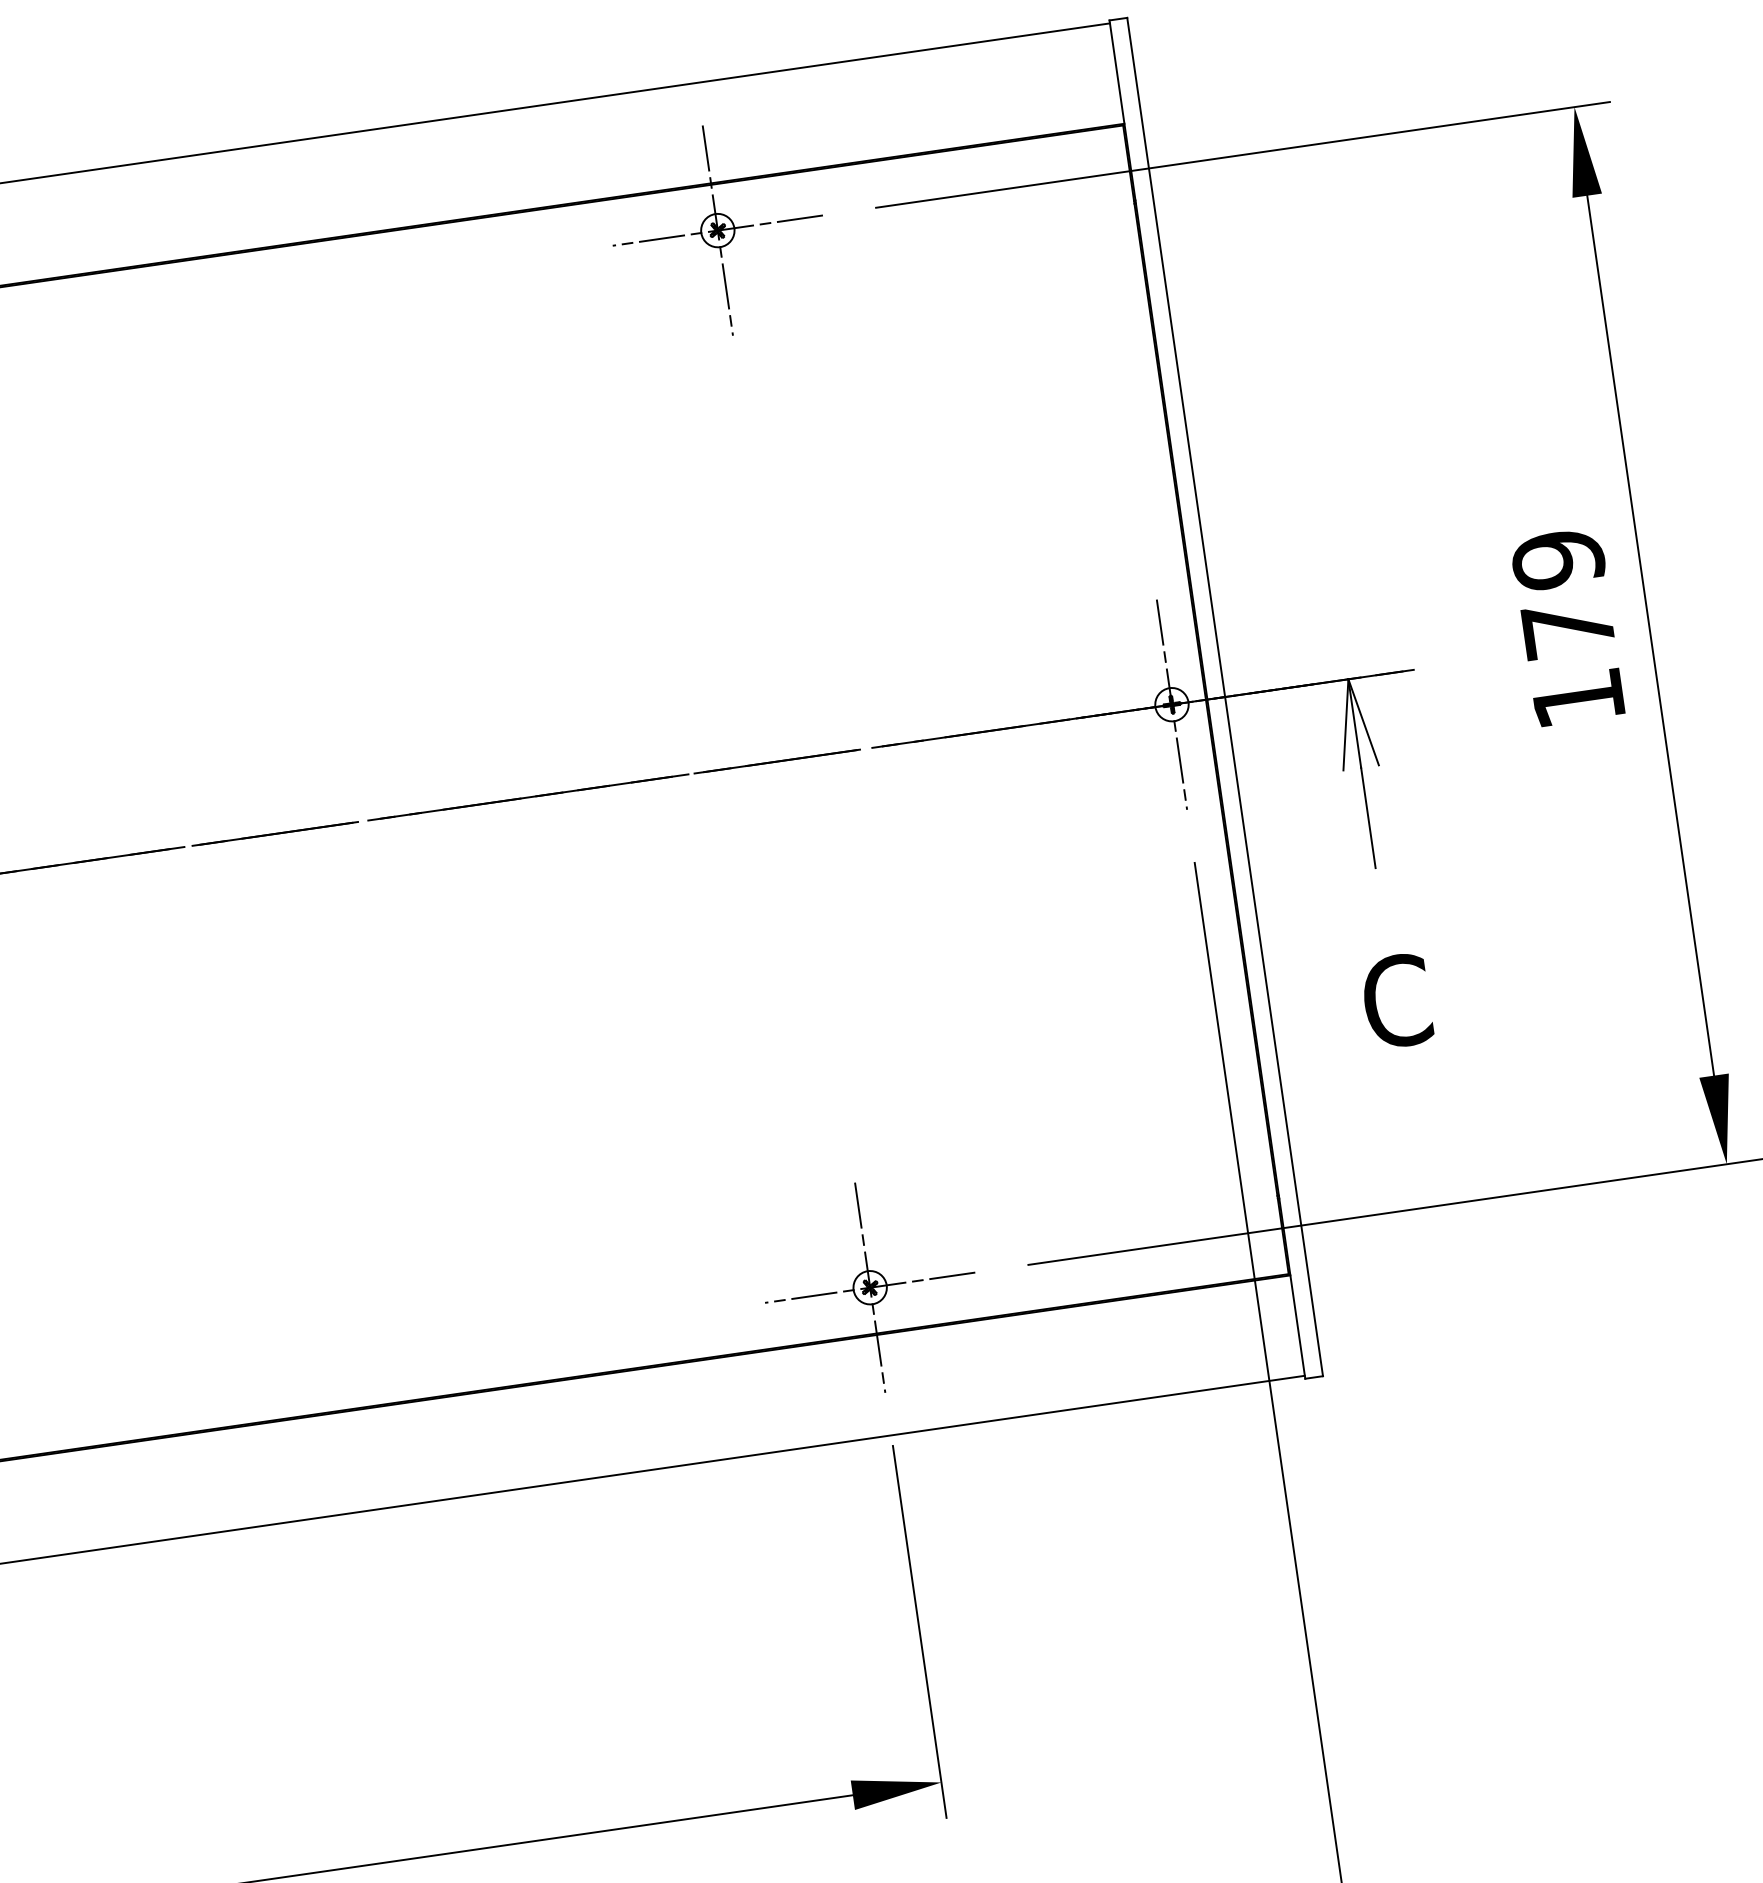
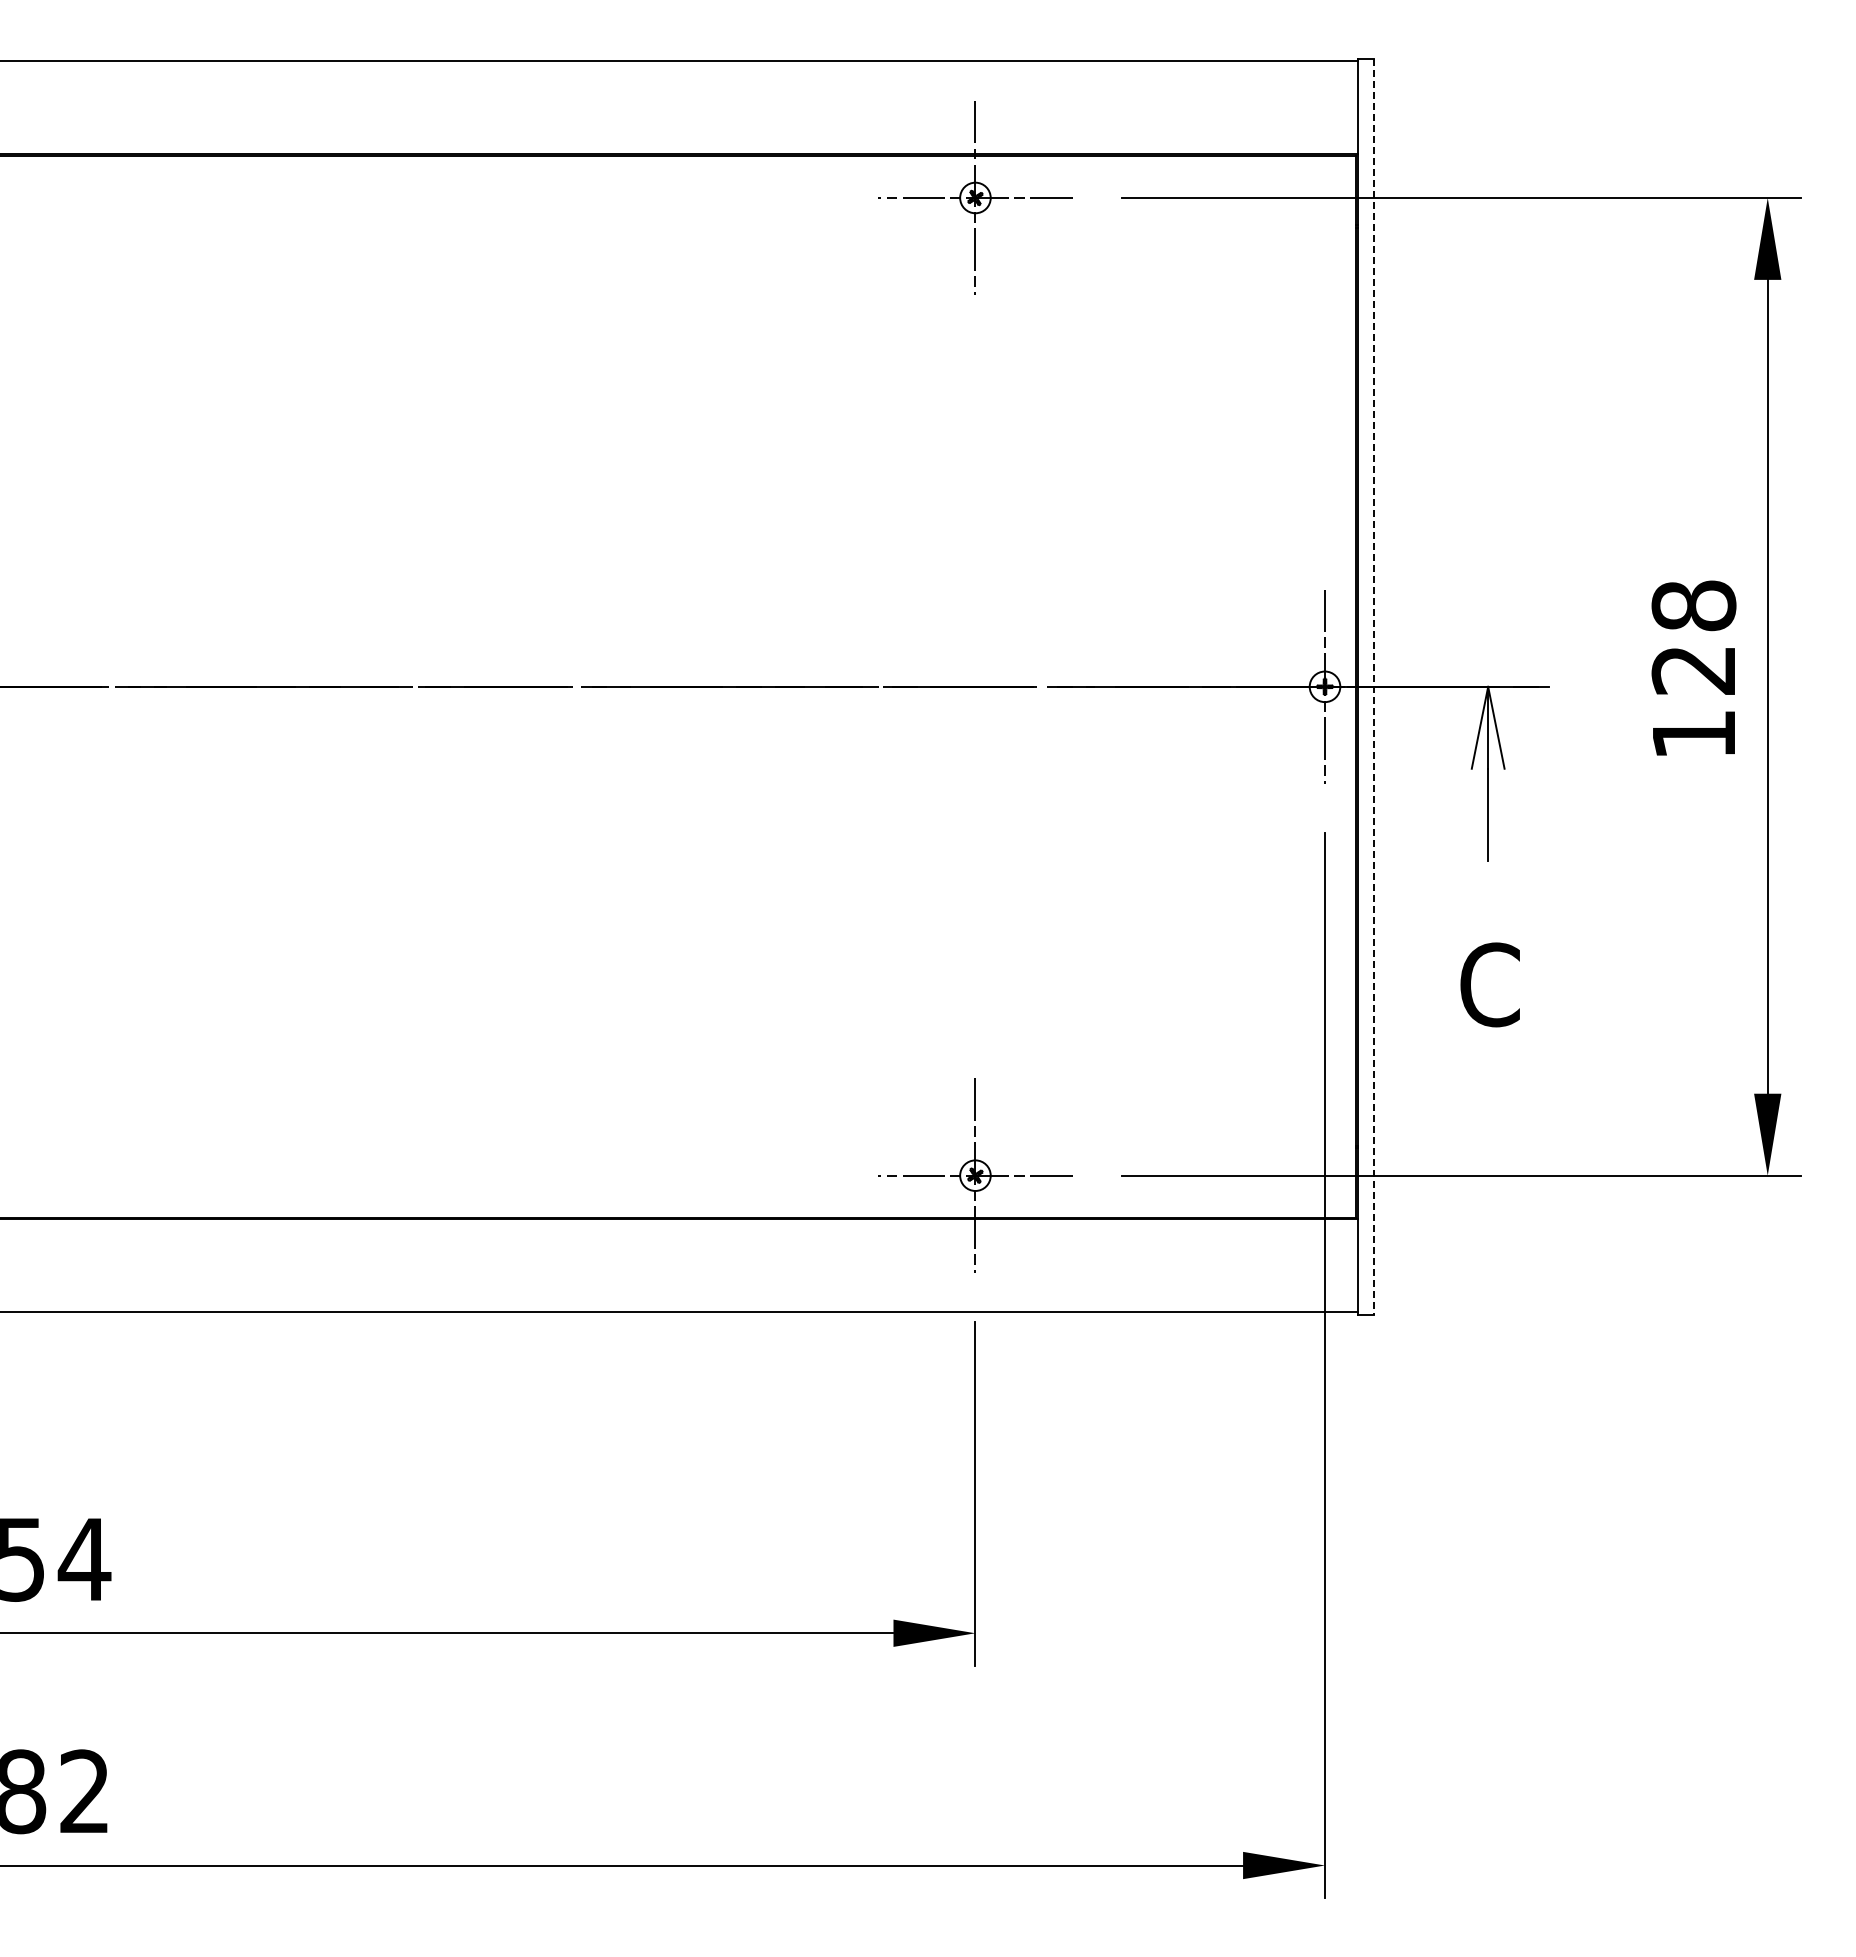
text: (1562, 593) -> (1693, 637), 179 -> 128
line: (1225, 697) -> (1374, 687), solid -> dashed

